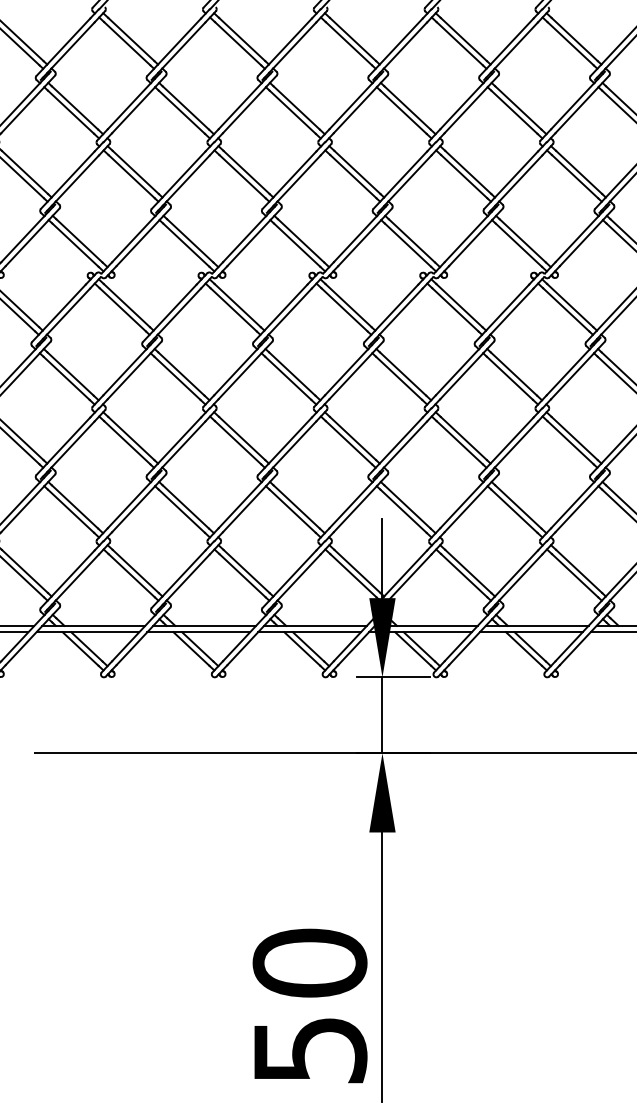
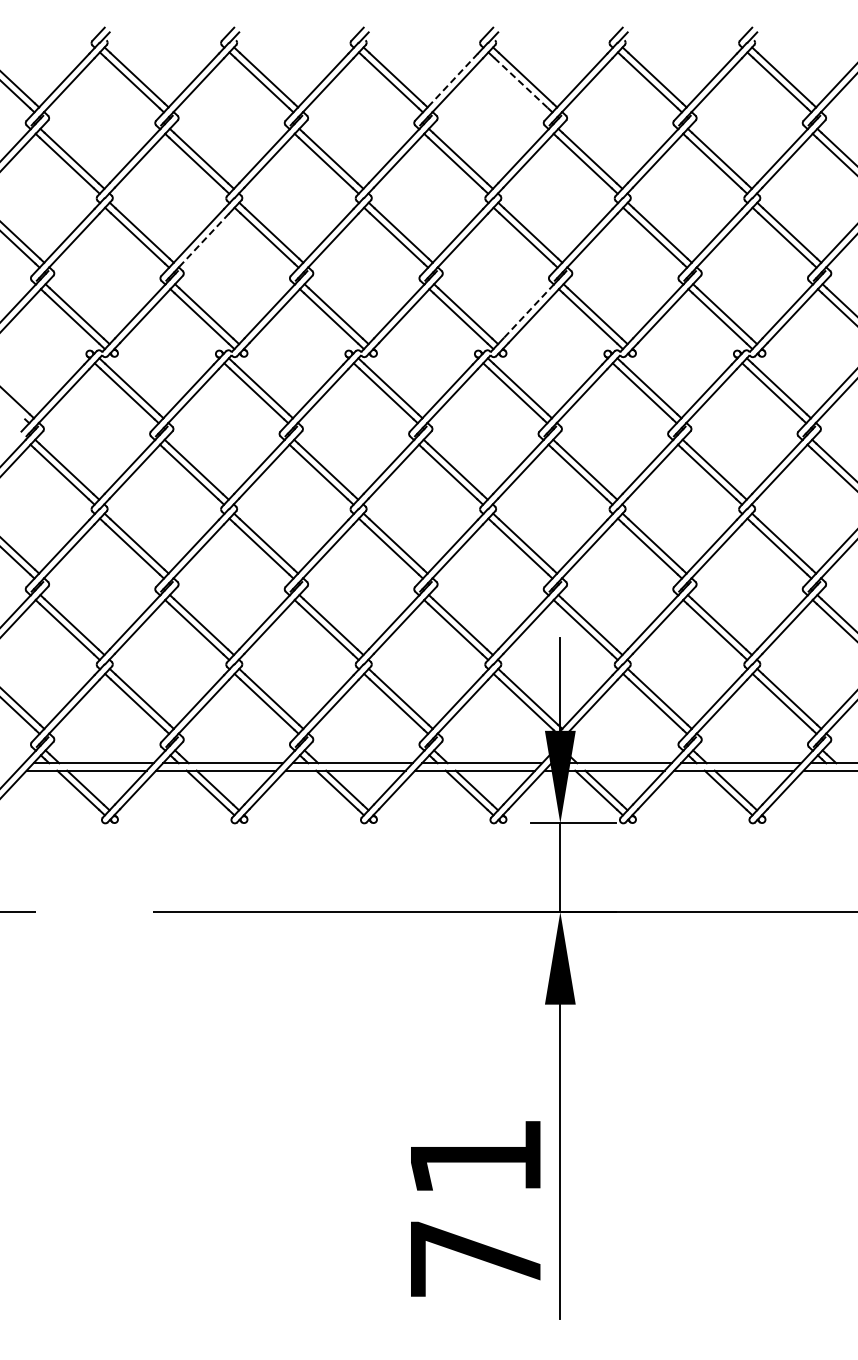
line: (290, 41) -> (452, 80), solid -> dashed
line: (349, 44) -> (521, 83), solid -> dashed
line: (77, 178) -> (203, 240), solid -> dashed
line: (355, 239) -> (528, 311), solid -> dashed
text: (309, 1006) -> (475, 1207), 50 -> 71

